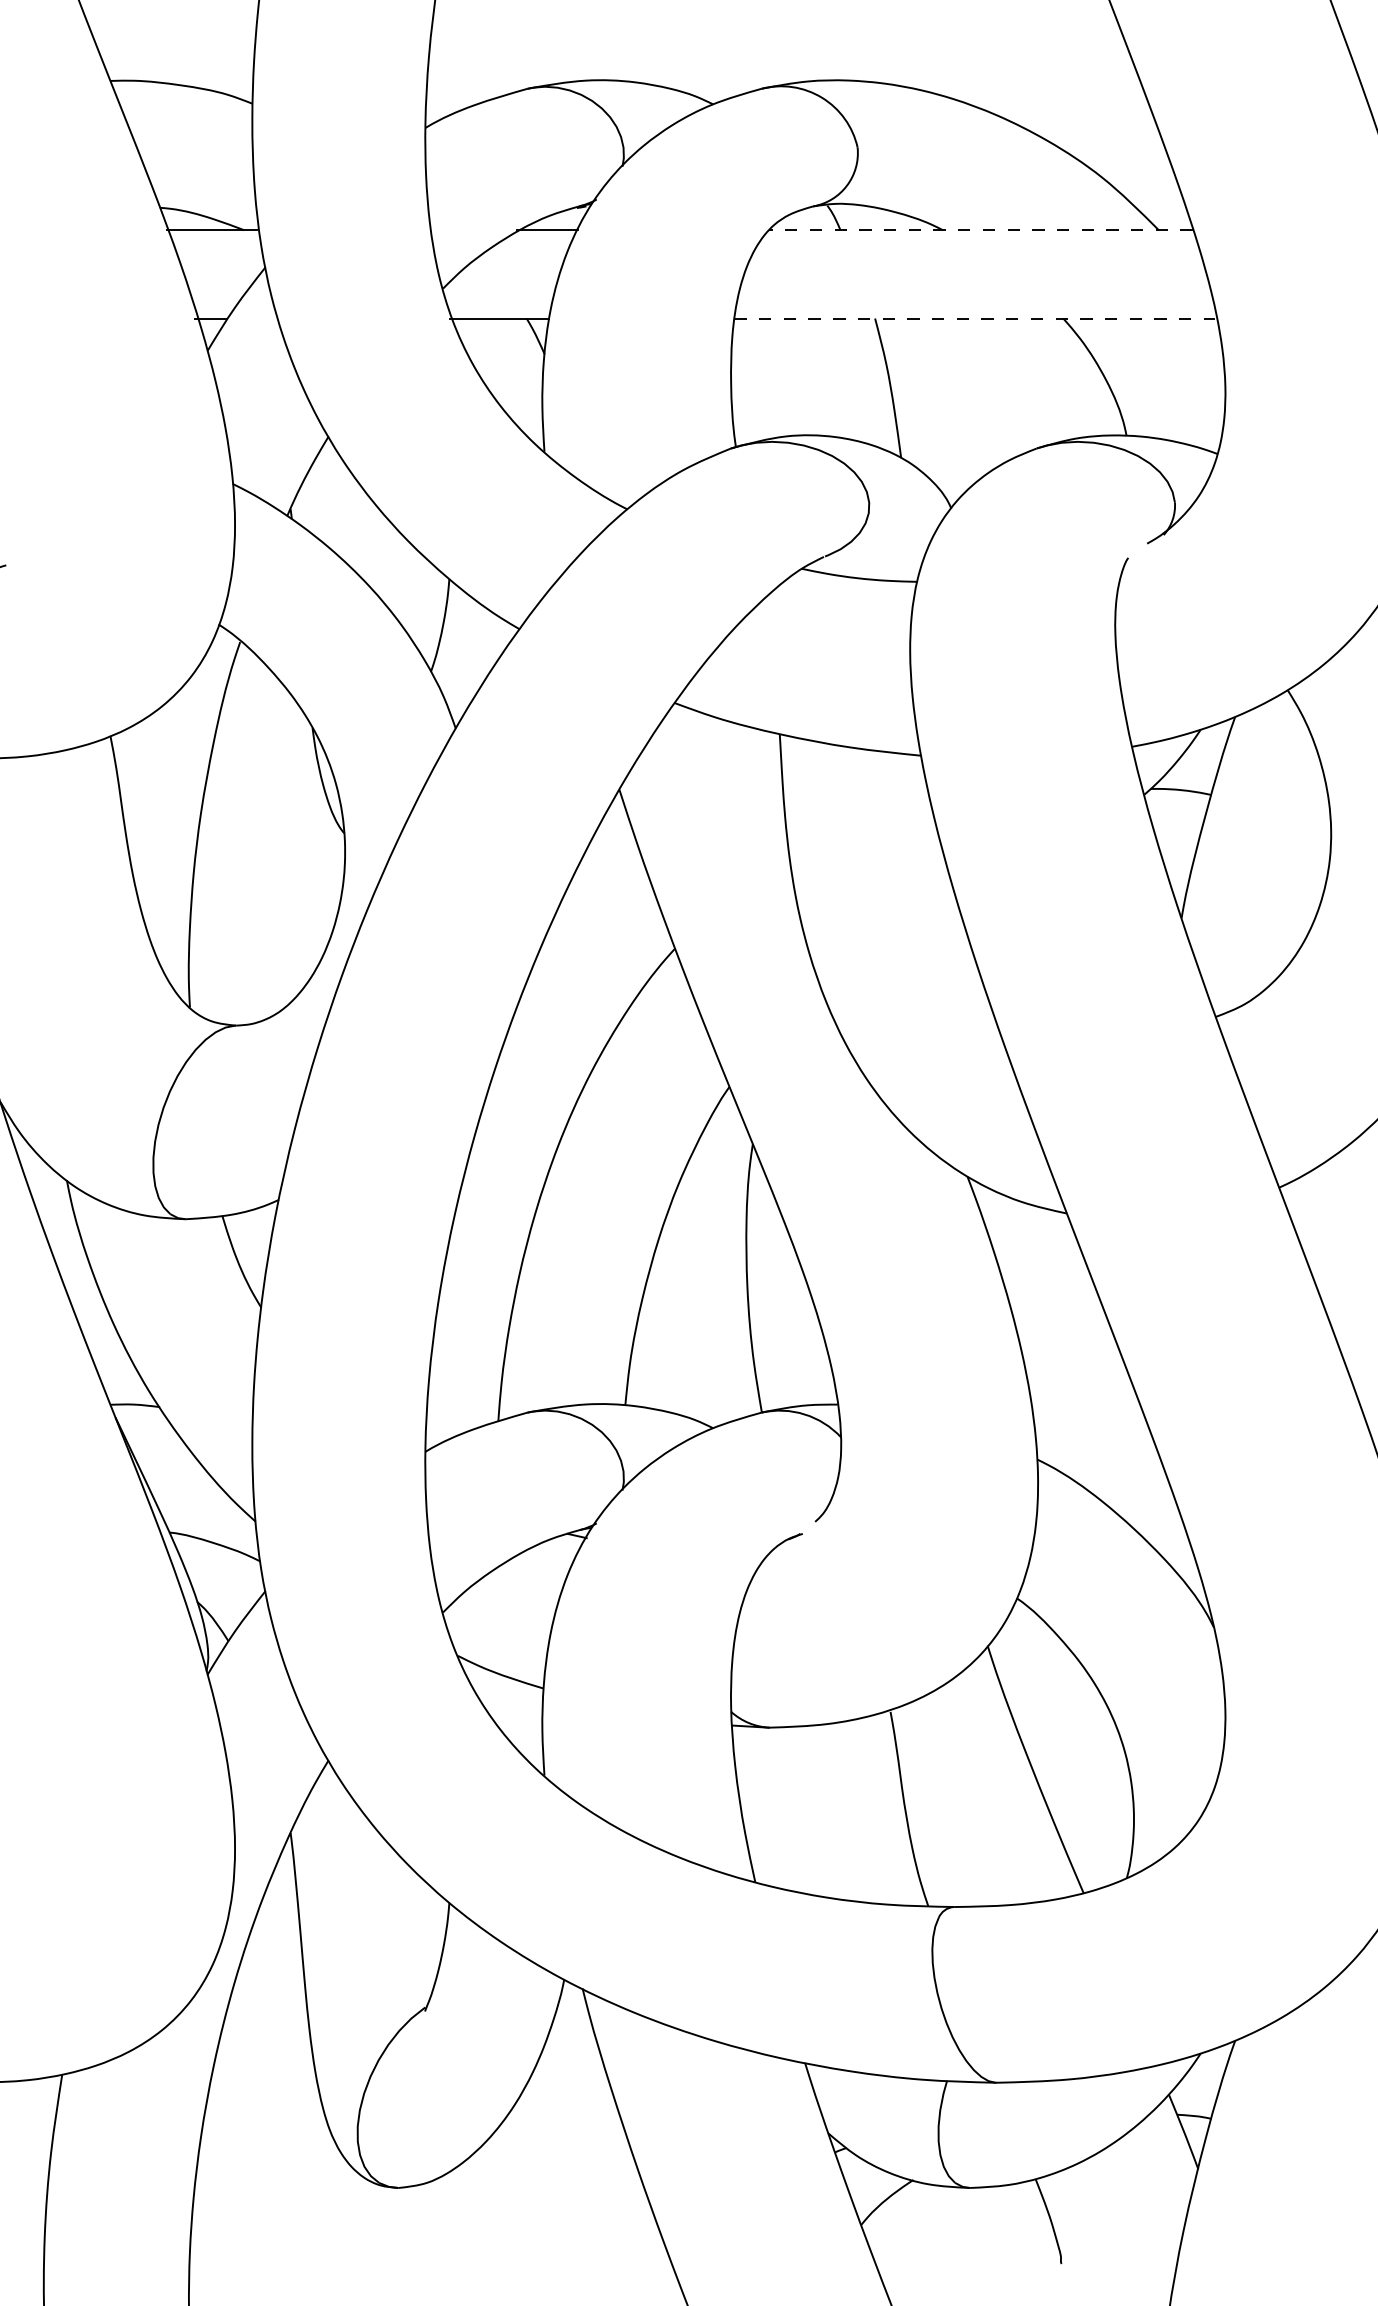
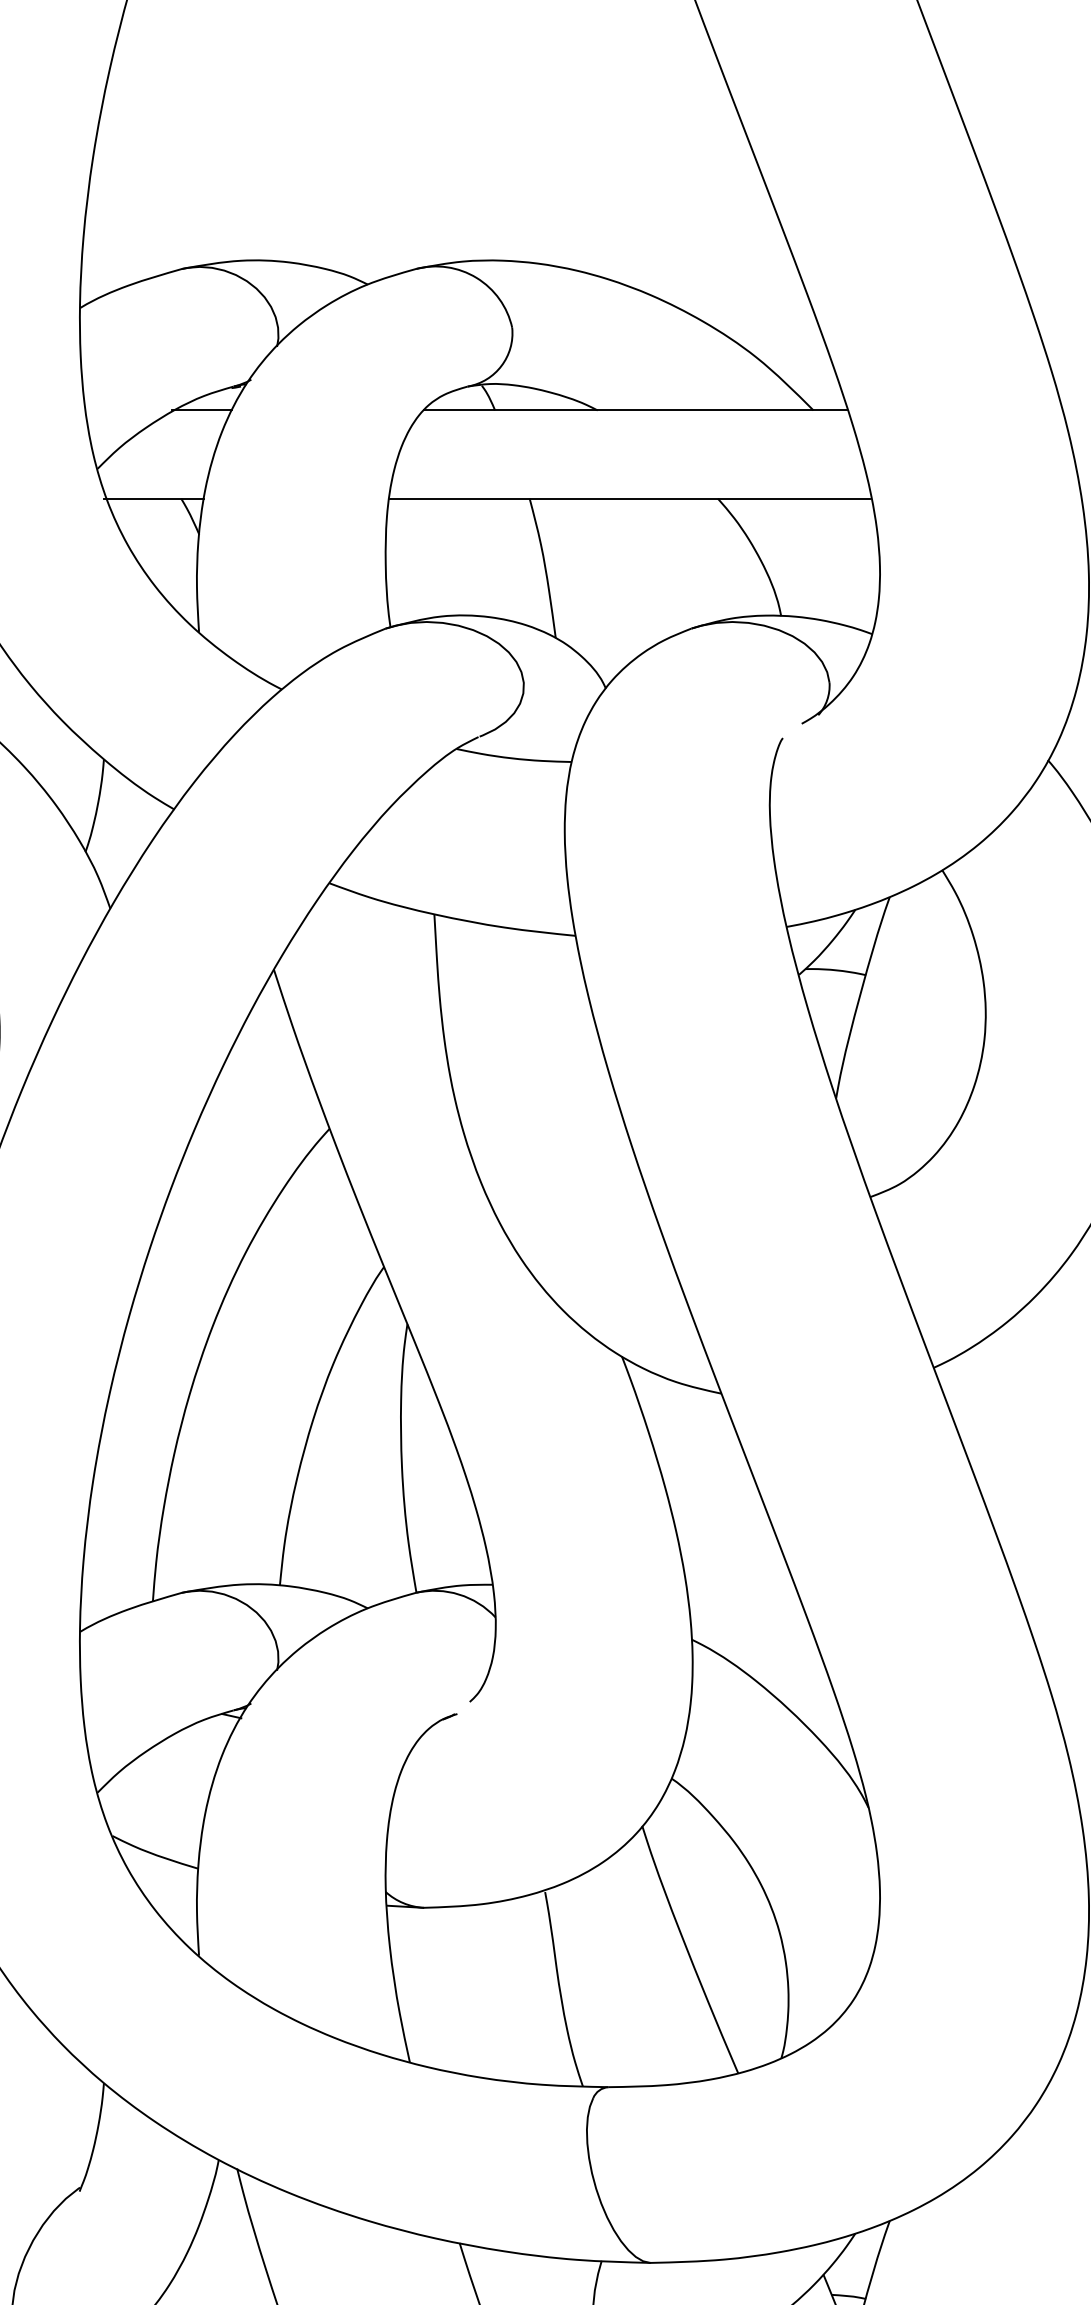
line: (980, 230) -> (635, 410), dashed -> solid
line: (974, 318) -> (629, 498), dashed -> solid

